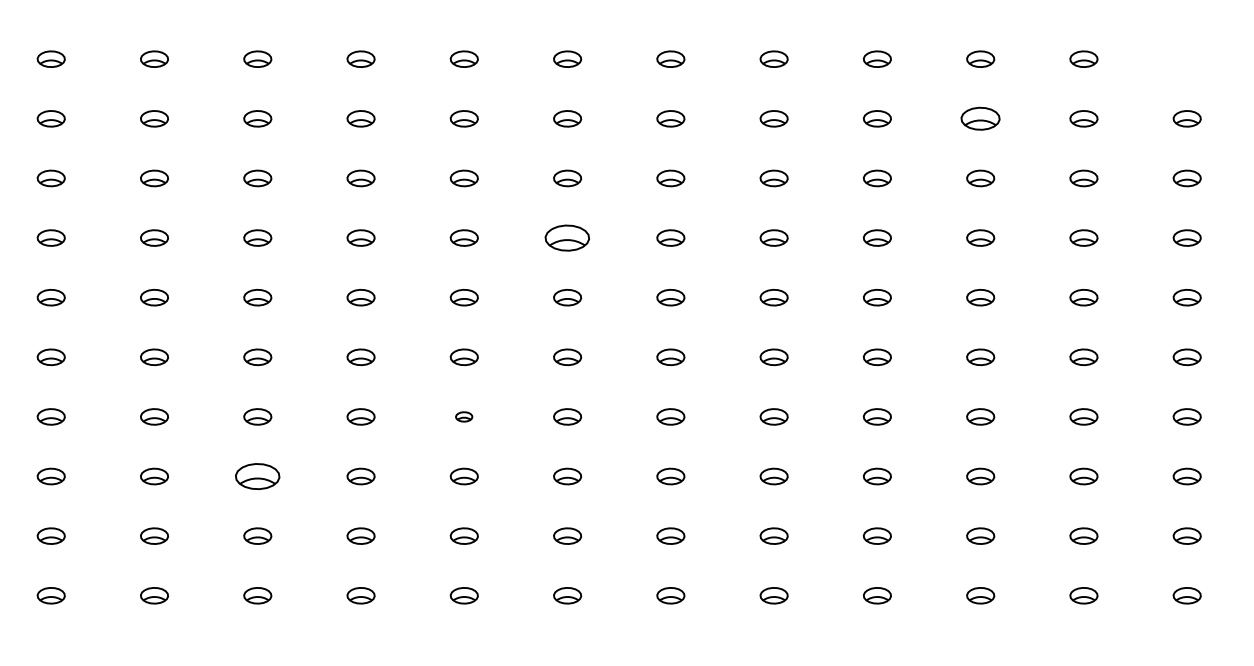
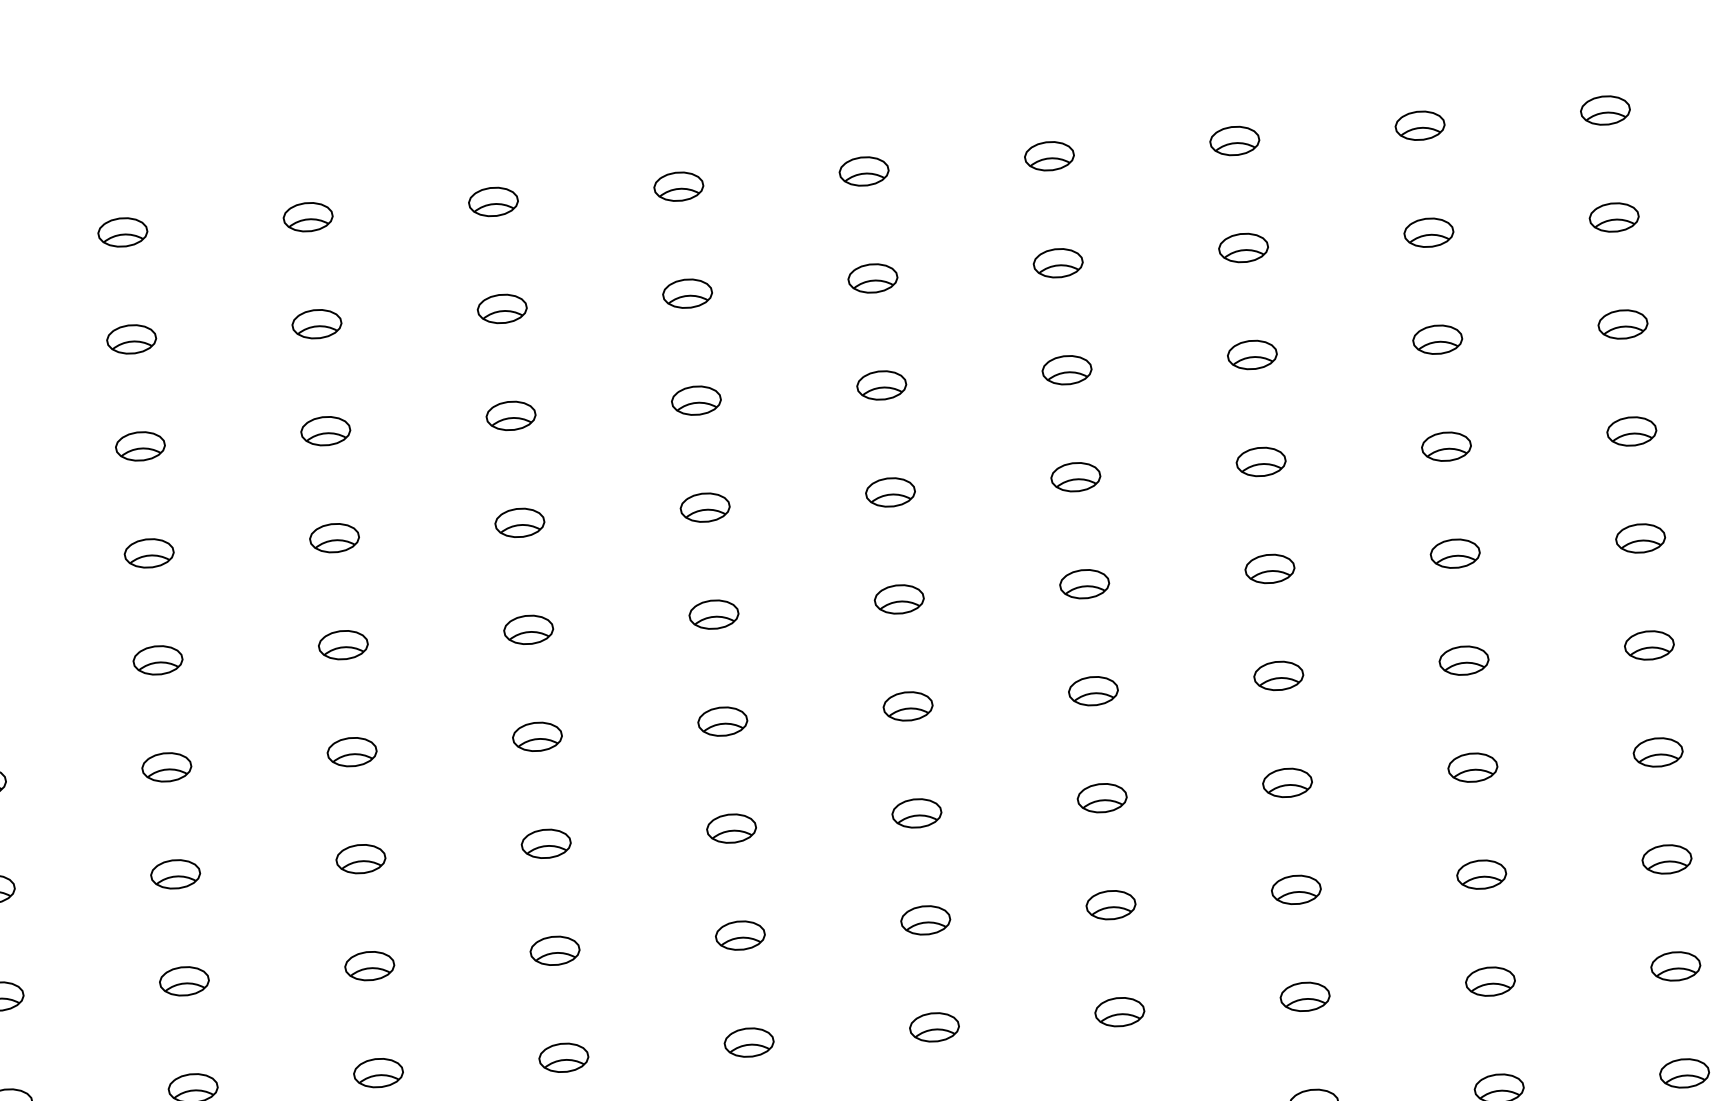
part: (980, 118) -> (1428, 232), size x0.71
part: (567, 237) -> (704, 506), size x0.62
part: (463, 416) -> (544, 843), size x1.67
part: (257, 476) -> (183, 981), size x0.62

